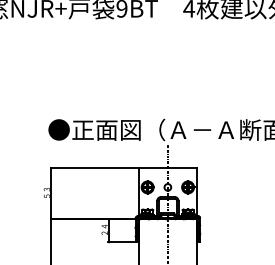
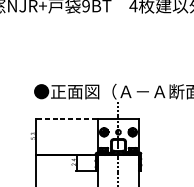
line: (93, 168) -> (65, 118), solid -> dashed

